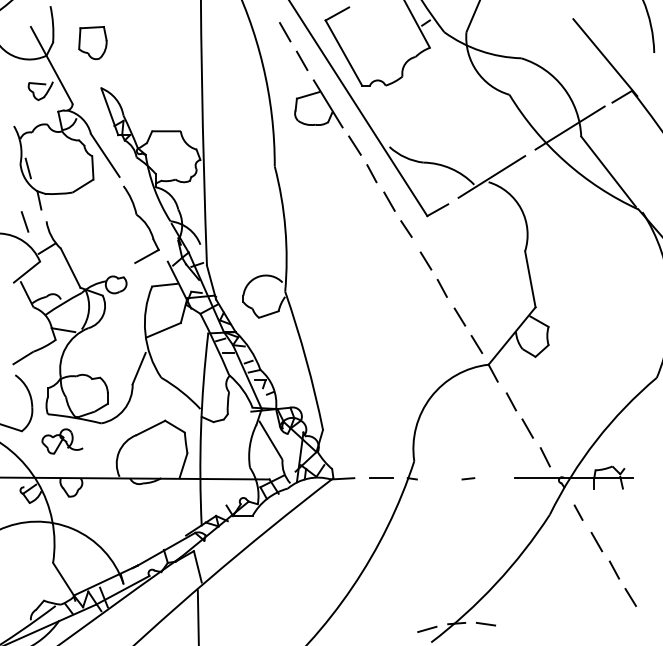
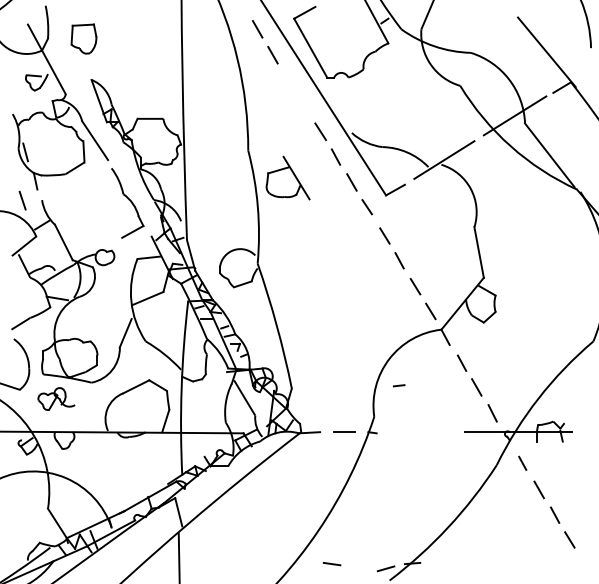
part: (318, 103) -> (287, 177), moved
line: (468, 478) -> (399, 385), moved
line: (485, 624) -> (331, 564), moved

